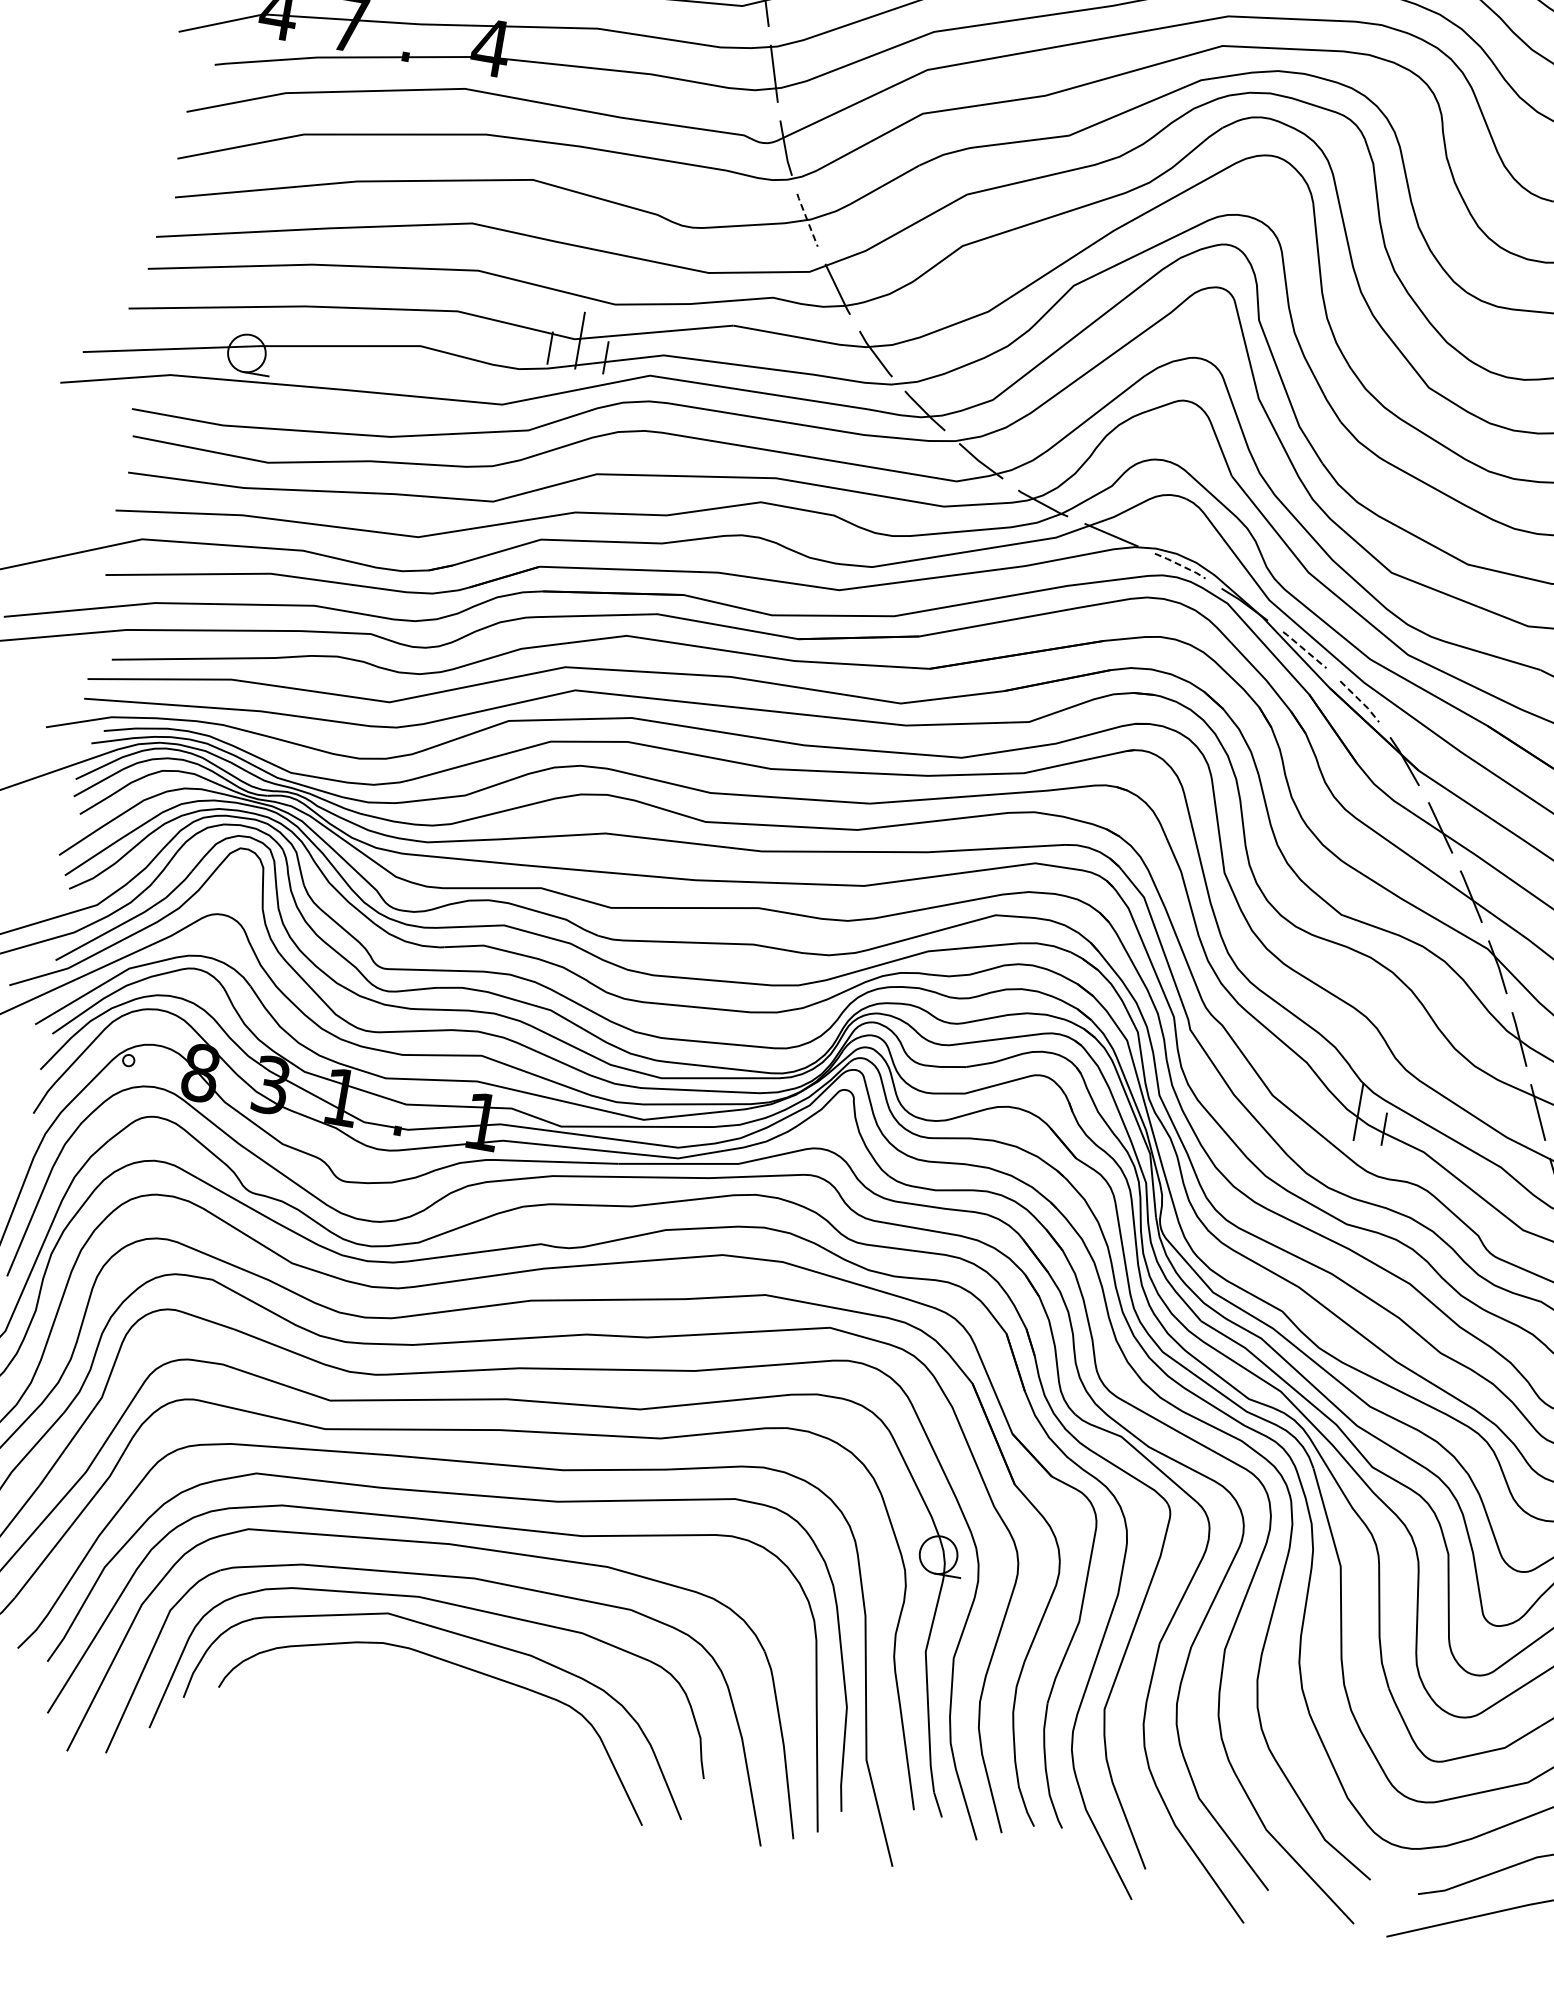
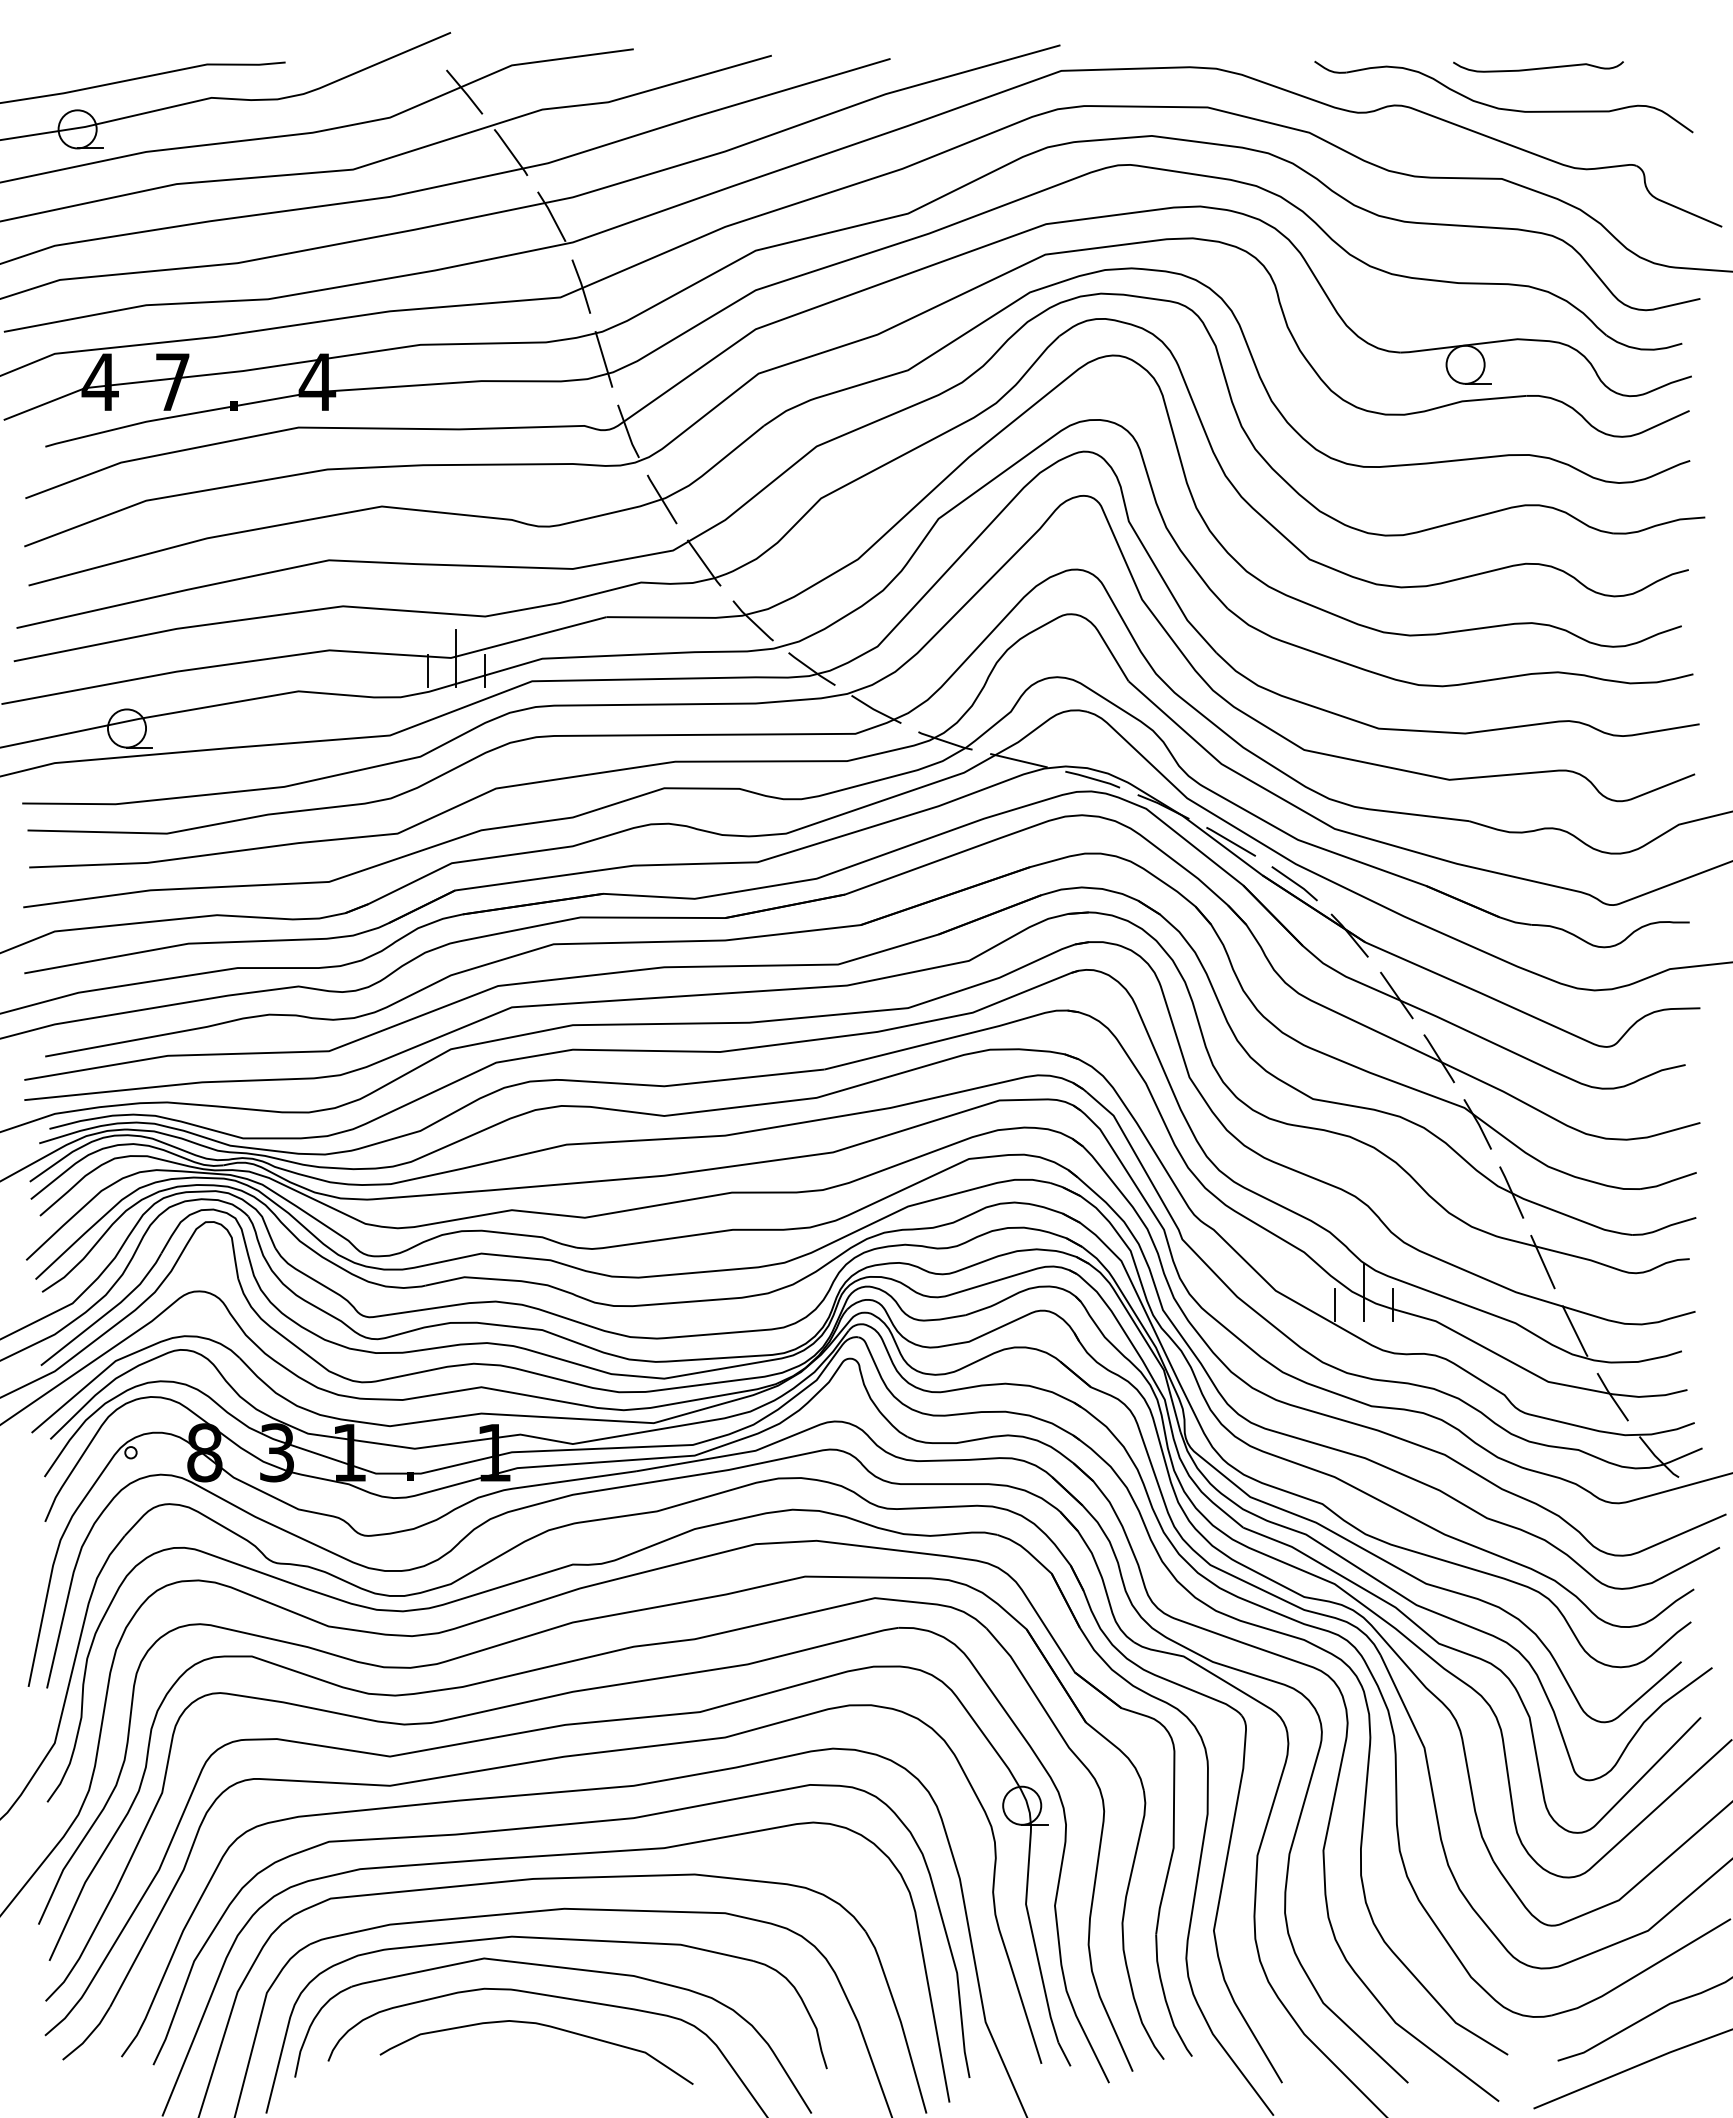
line: (807, 220) -> (662, 499), dashed -> solid
line: (1181, 565) -> (1093, 778), dashed -> solid
line: (1305, 649) -> (1231, 841), dashed -> solid
line: (1360, 701) -> (1295, 883), dashed -> solid
line: (1328, 1119) -> (1335, 1305), added
curve: (435, 1689) -> (544, 2026), added

